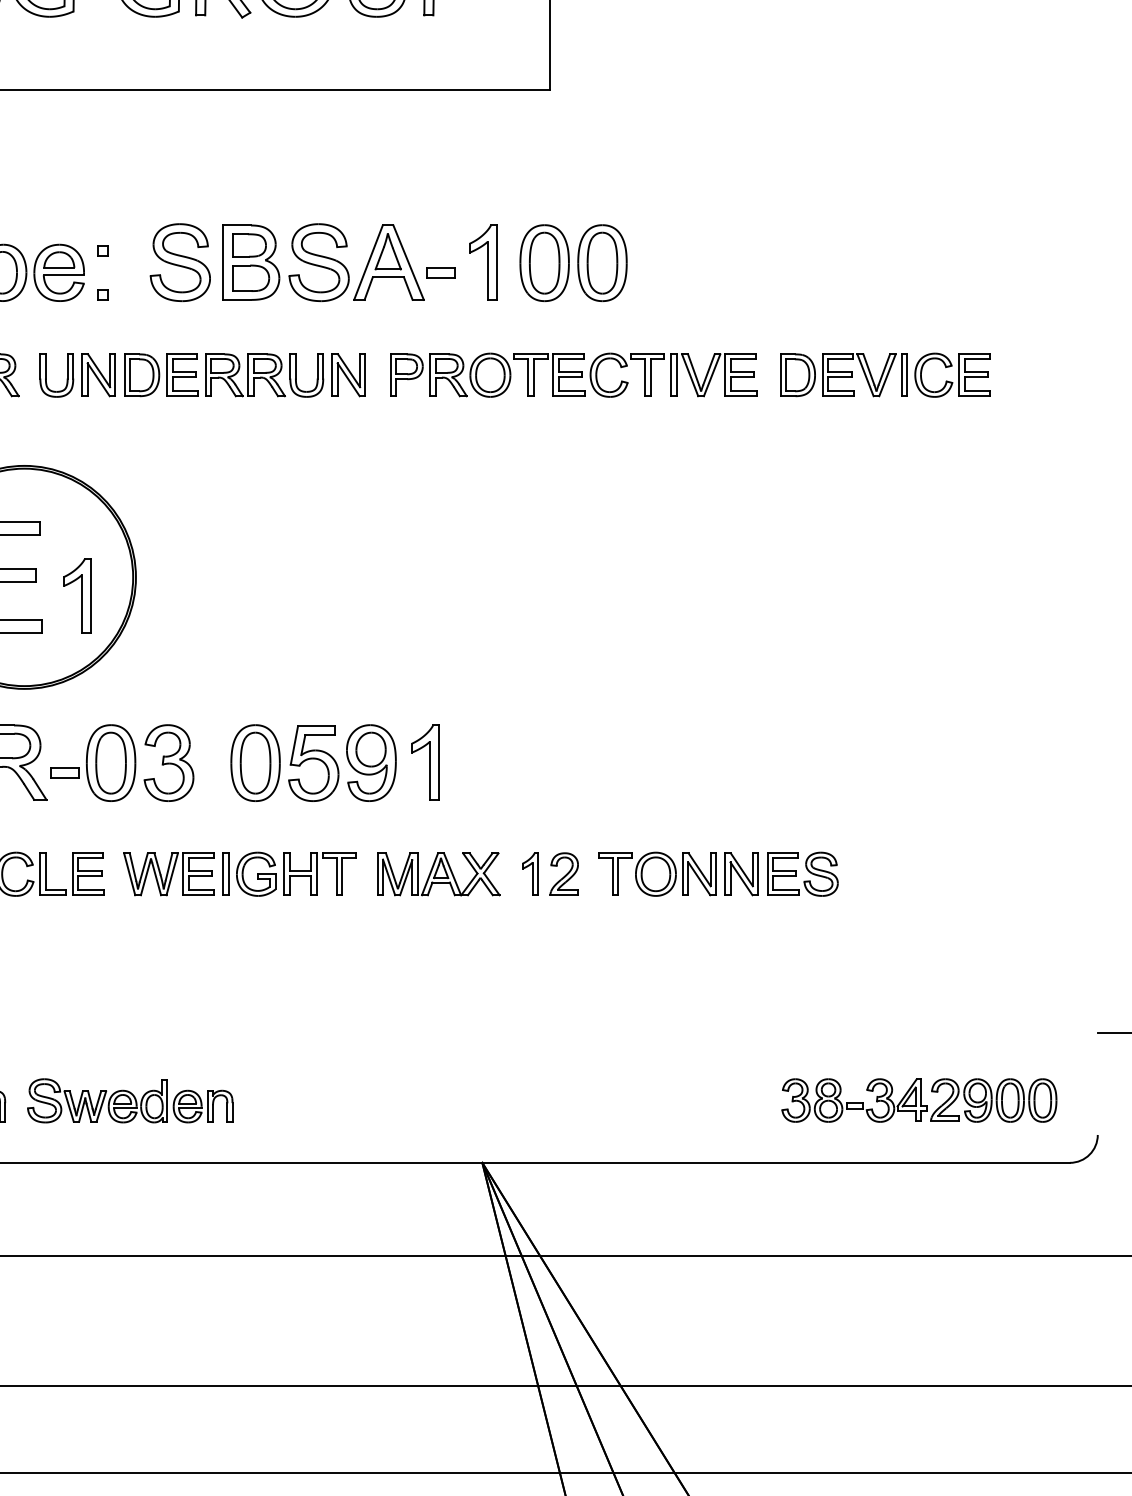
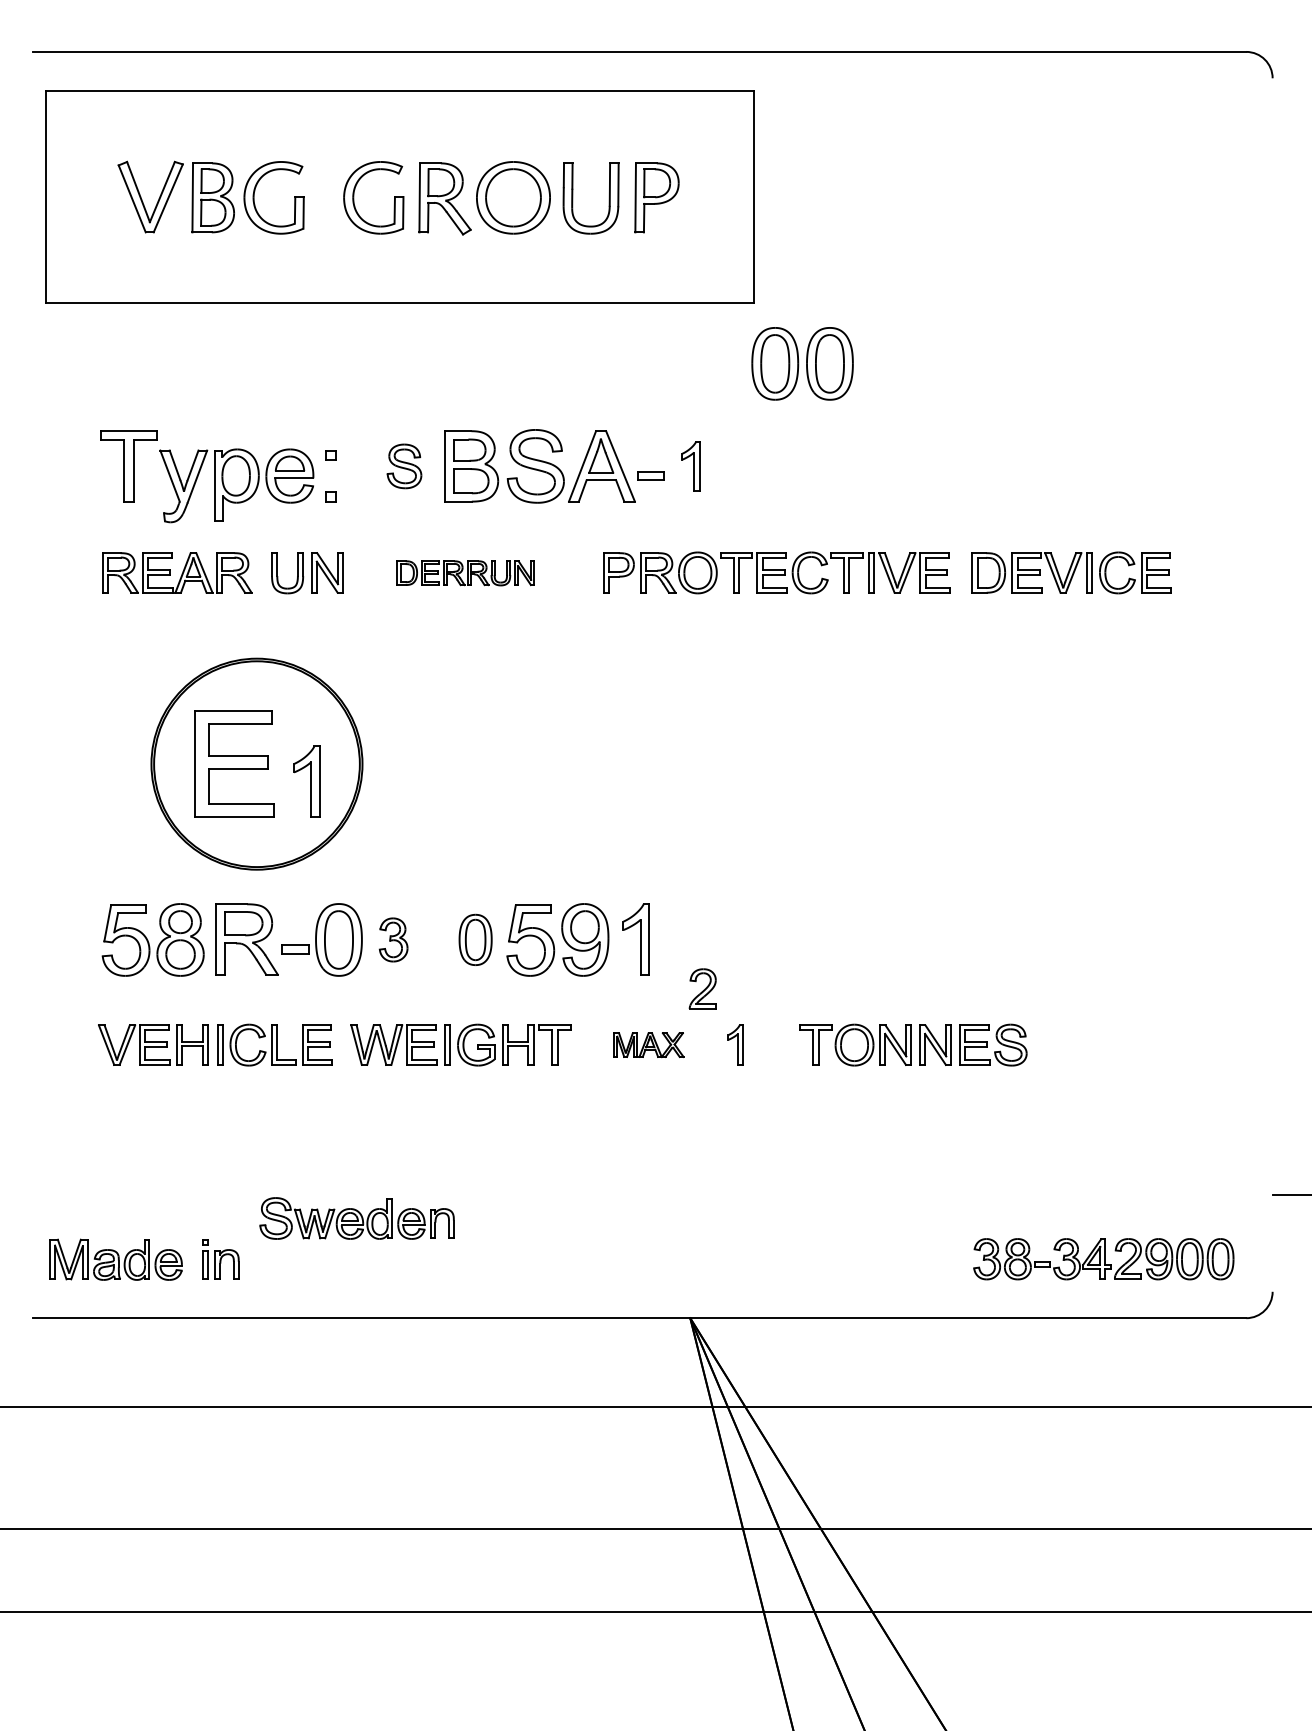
part: (180, 262) -> (404, 466), size x0.6
part: (482, 262) -> (690, 466), size x0.7
part: (573, 262) -> (802, 363), moved
part: (244, 375) -> (465, 573), size x0.6
part: (168, 762) -> (393, 939), size x0.6
part: (255, 762) -> (475, 939), size x0.7
part: (438, 873) -> (648, 1044), size x0.6
part: (563, 873) -> (702, 988), moved
part: (129, 1100) -> (356, 1218), moved

